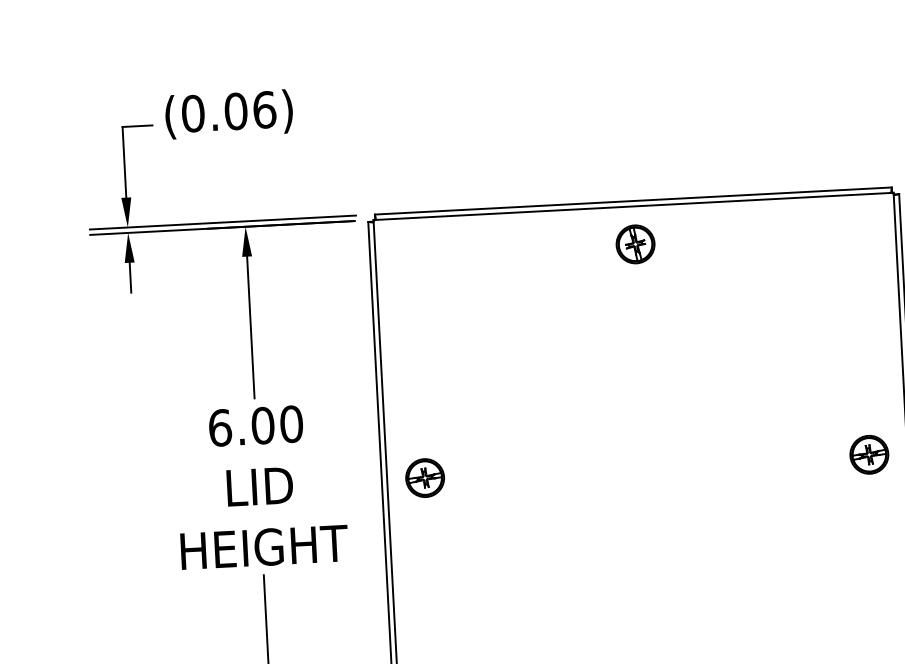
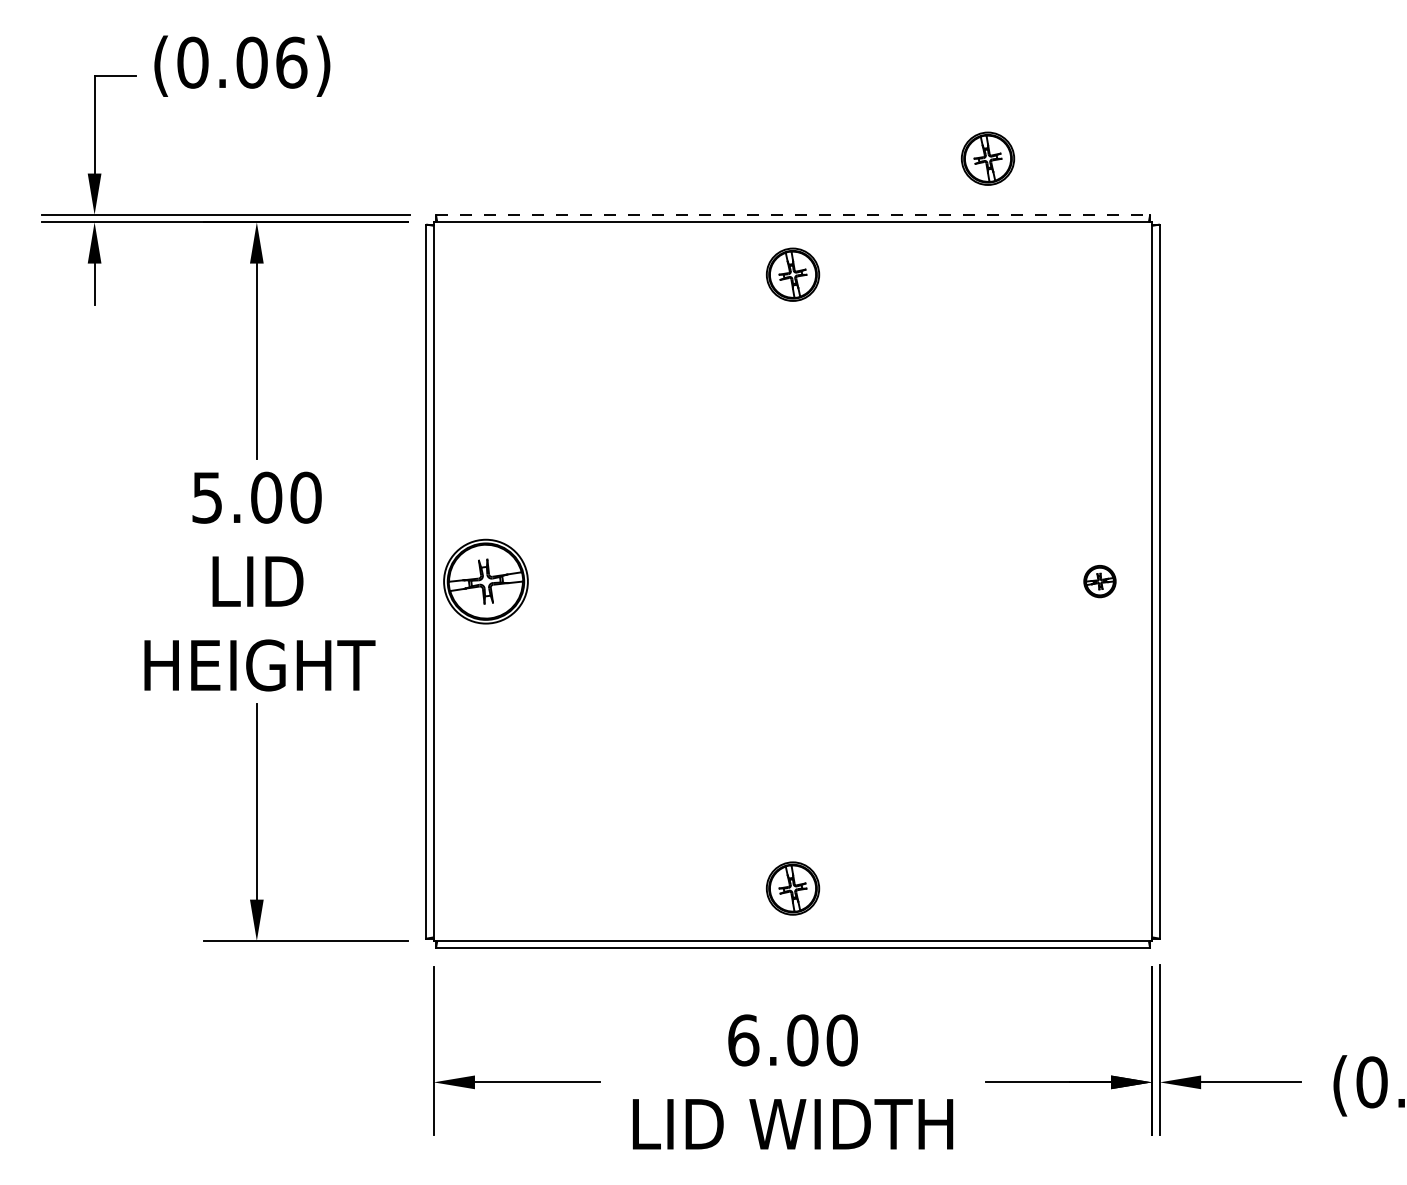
part: (771, 152) -> (987, 158), added
line: (633, 200) -> (793, 214), solid -> dashed
text: (220, 427) -> (207, 497), 6.00 -> 5.00
part: (869, 454) -> (1099, 581), size x0.6
part: (425, 478) -> (486, 581), size x1.6

